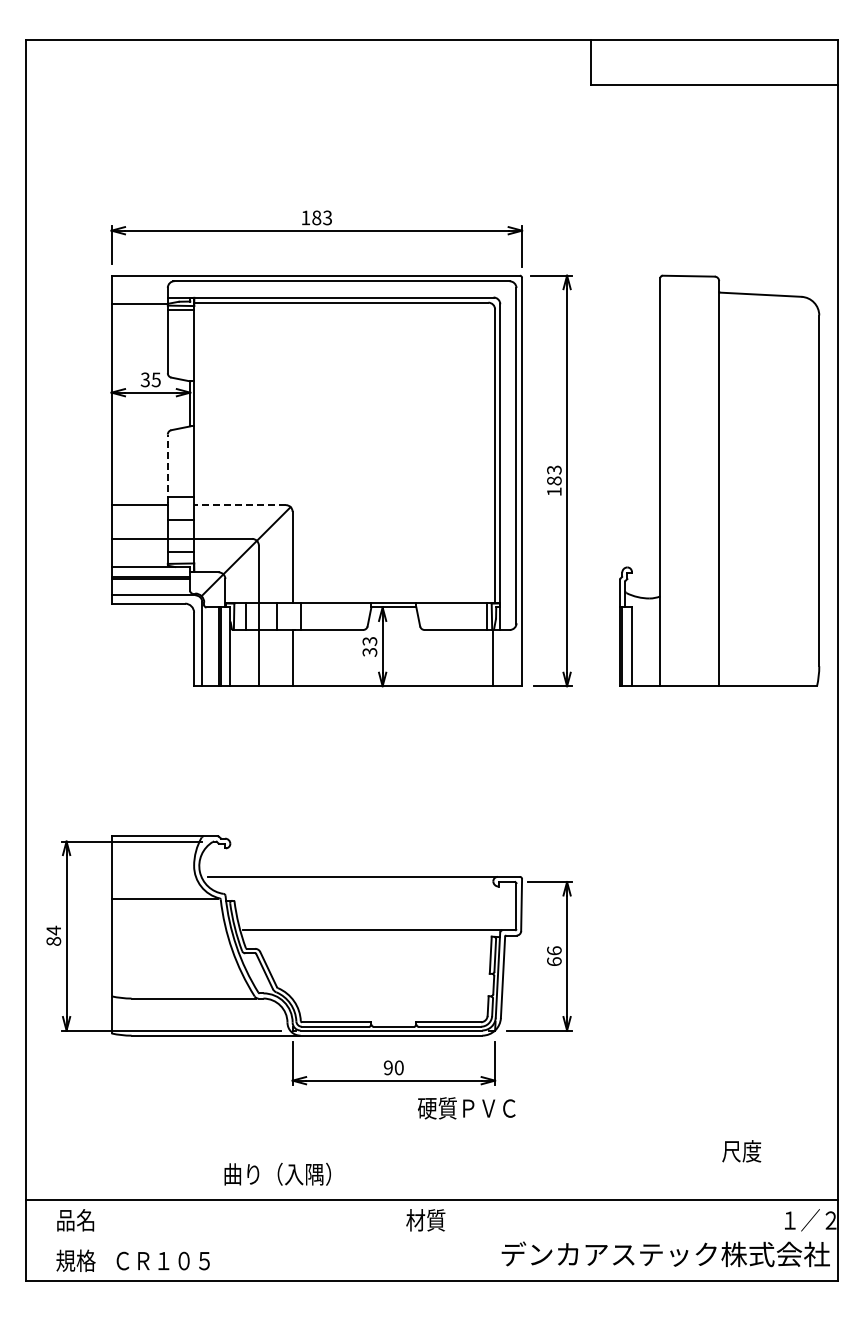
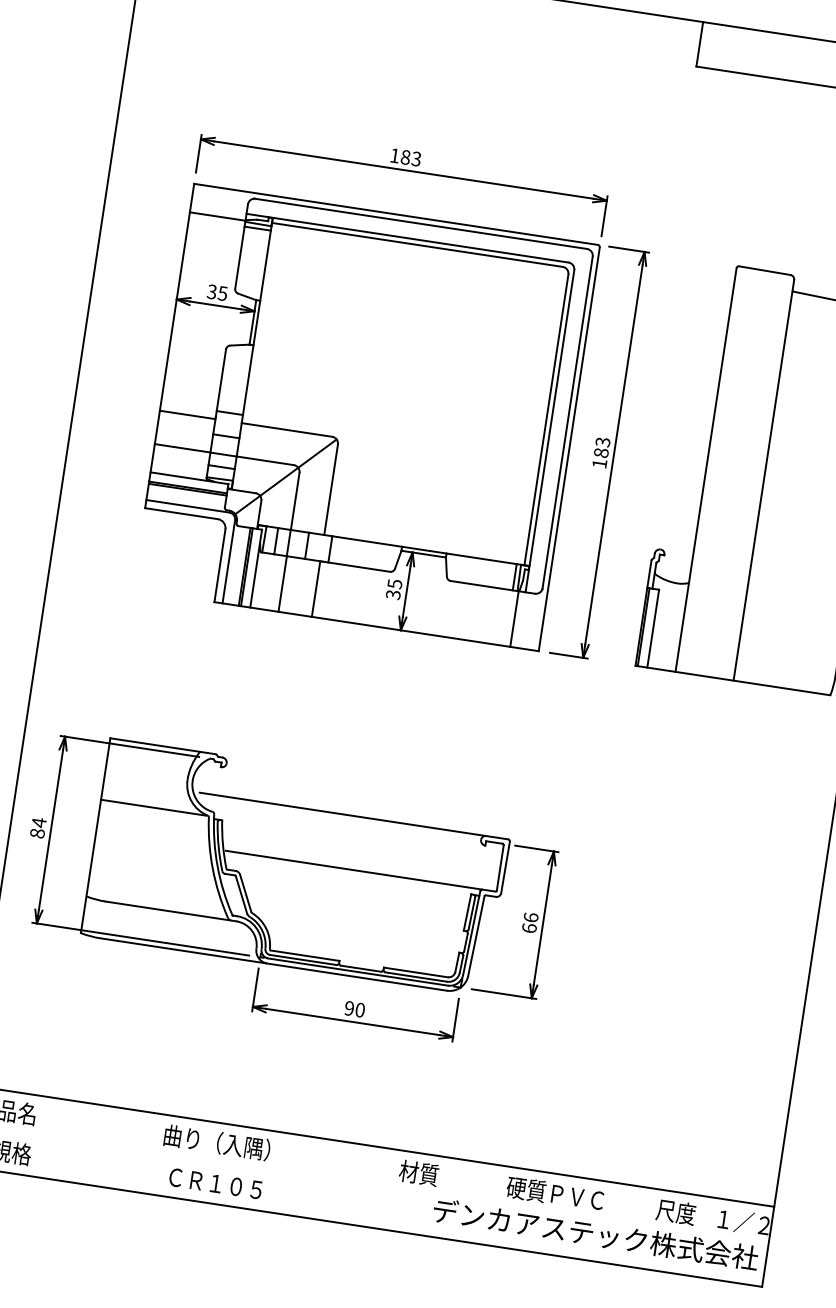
line: (167, 468) -> (220, 382), dashed -> solid
line: (240, 505) -> (287, 430), dashed -> solid
text: (369, 641) -> (394, 584), 33 -> 35
text: (466, 1108) -> (555, 1194), moved
text: (741, 1151) -> (675, 1212), moved
text: (277, 1173) -> (217, 1141), moved
text: (425, 1220) -> (418, 1173), moved
text: (162, 1260) -> (214, 1183), moved

